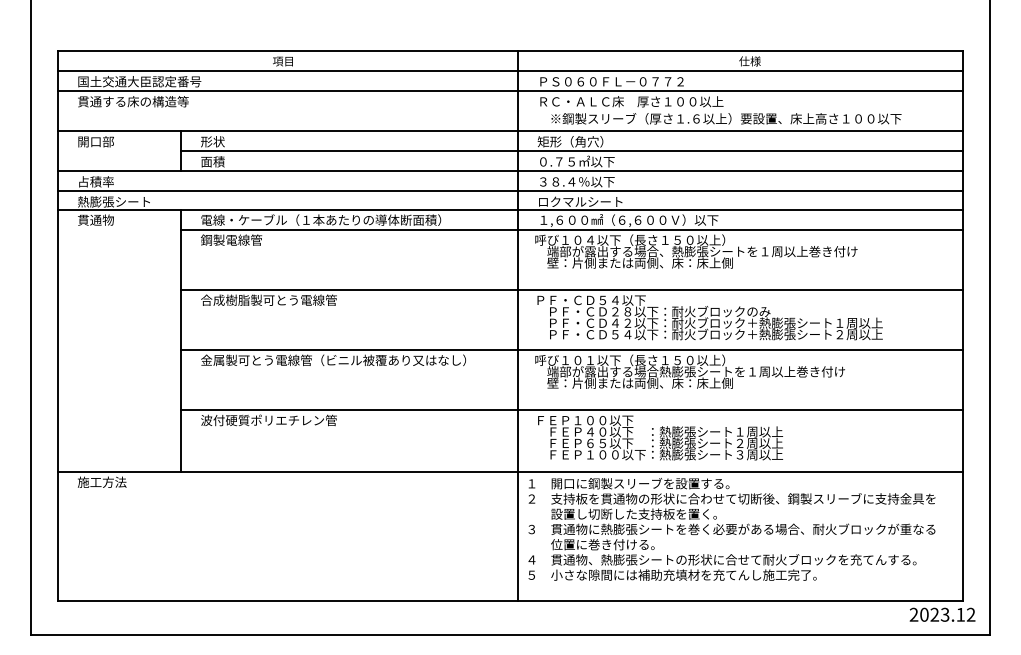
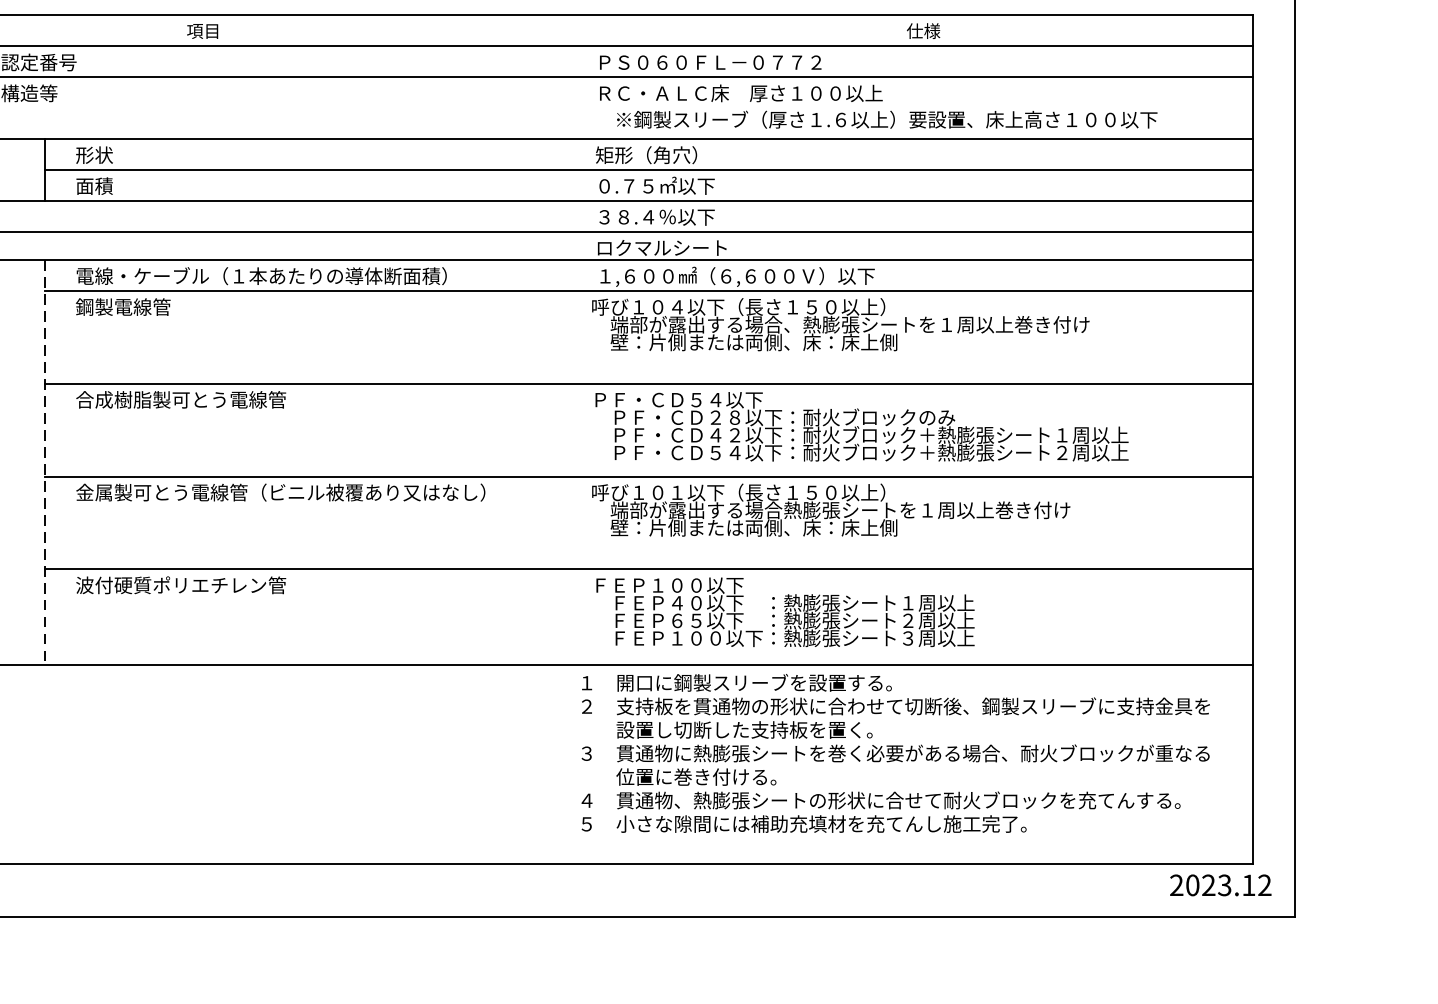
line: (517, 325) -> (564, 438), removed
line: (180, 341) -> (44, 463), solid -> dashed

